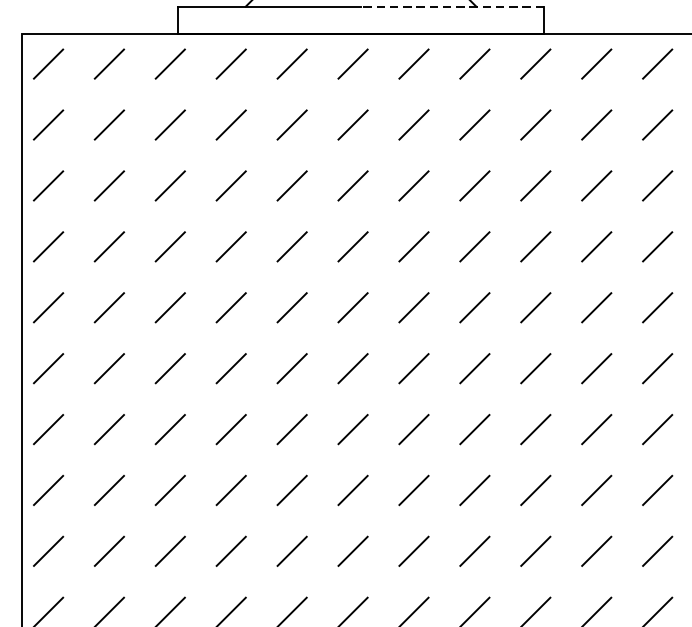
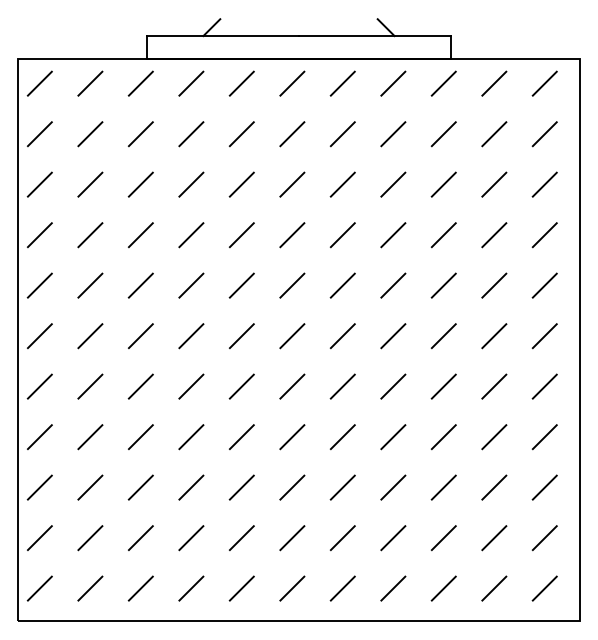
line: (452, 7) -> (374, 36), dashed -> solid

